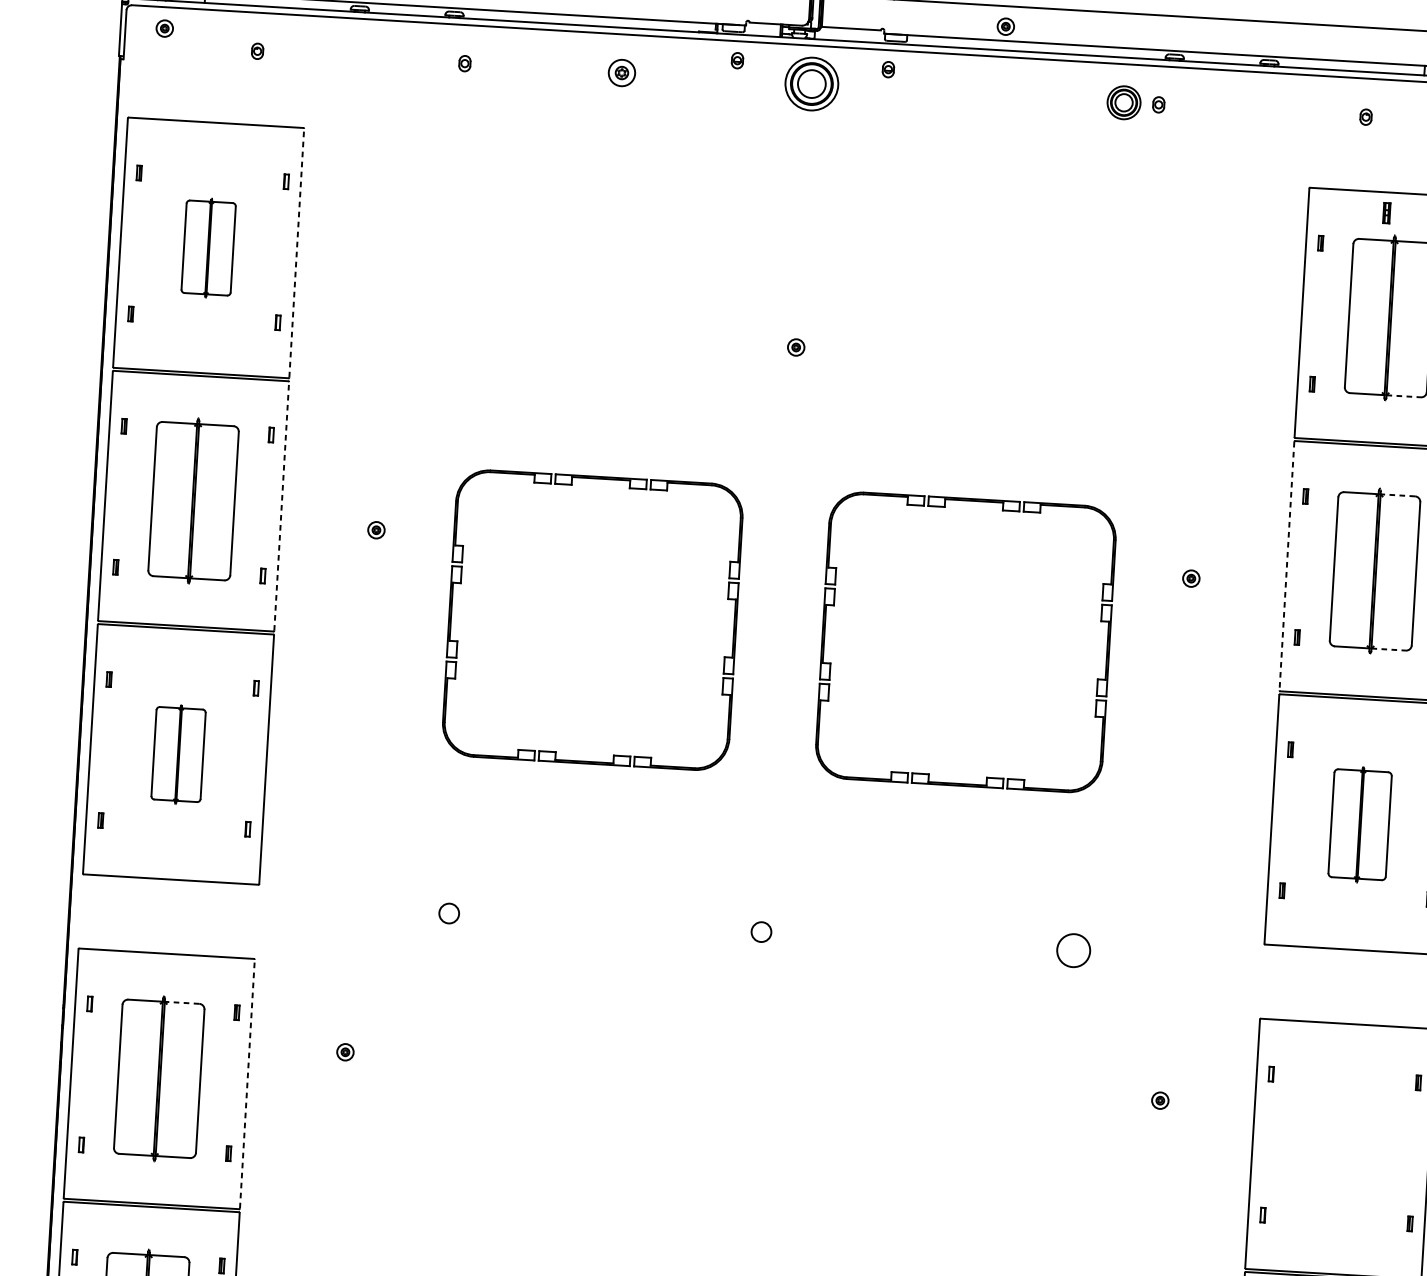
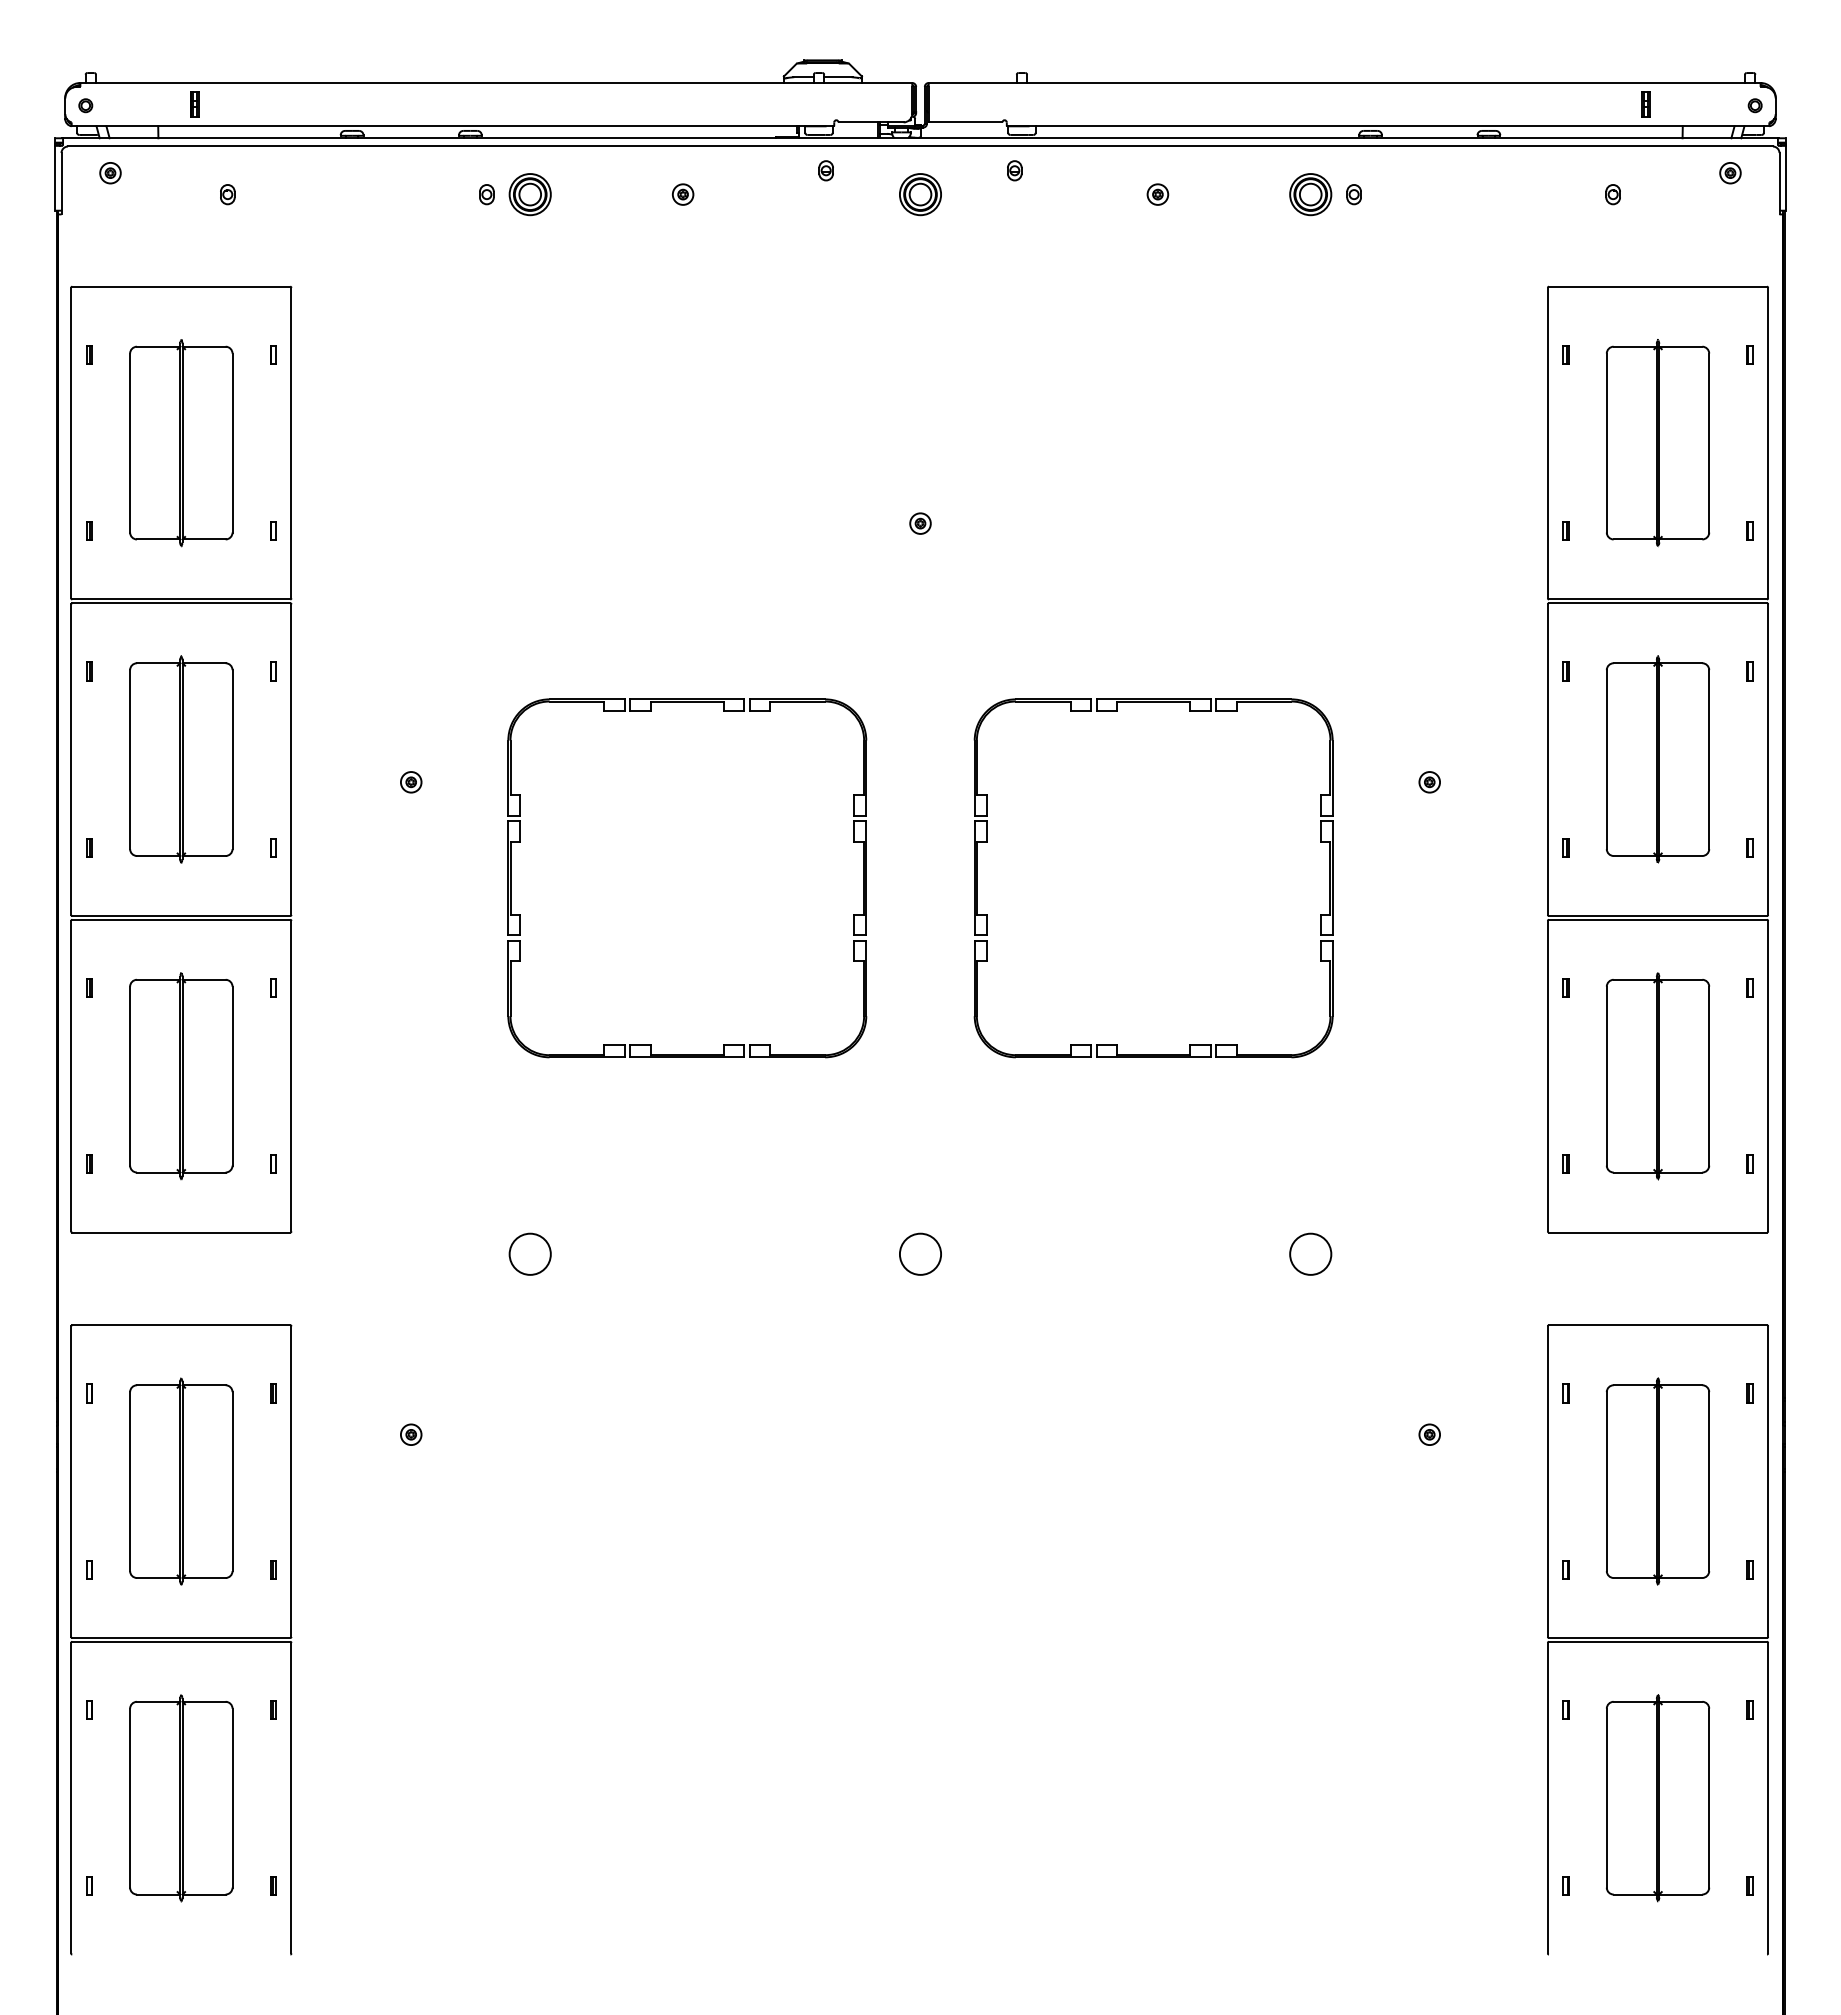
part: (1005, 26) -> (1157, 194), moved
part: (499, 65) -> (529, 194), added
part: (621, 72) -> (682, 194), size x0.62
part: (811, 84) -> (920, 194), size x0.62
part: (1386, 213) -> (1645, 104), moved
part: (208, 248) -> (181, 443), size x1.67
line: (296, 252) -> (291, 442), dashed -> solid
line: (1403, 396) -> (1680, 539), dashed -> solid
line: (1397, 495) -> (1680, 663), dashed -> solid
line: (281, 506) -> (291, 759), dashed -> solid
line: (1286, 566) -> (1547, 760), dashed -> solid
line: (1388, 649) -> (1680, 856), dashed -> solid
part: (178, 754) -> (181, 1076), size x1.67
part: (1360, 824) -> (1658, 1076), size x1.43
circle: (448, 912) -> (529, 1253), size x1.67
circle: (761, 931) -> (920, 1253), size x1.67
line: (182, 1003) -> (204, 1385), dashed -> solid
line: (247, 1083) -> (291, 1481), dashed -> solid
part: (1341, 1148) -> (1658, 1481), added

